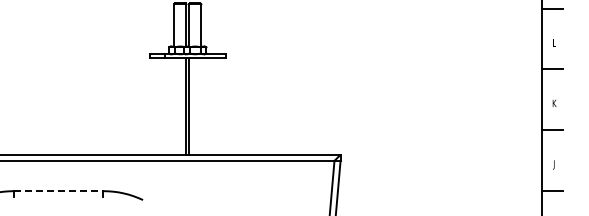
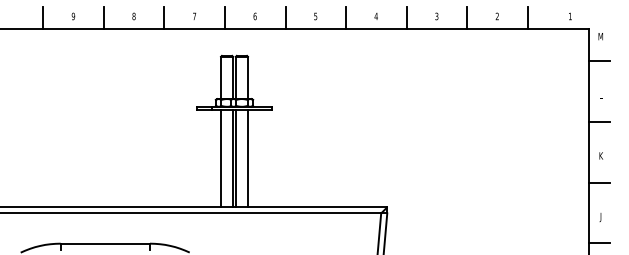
line: (174, 105) -> (221, 158), added
line: (200, 105) -> (247, 158), added
line: (58, 190) -> (105, 243), dashed -> solid

